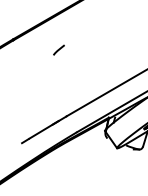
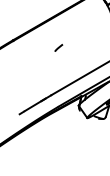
curve: (58, 49) -> (58, 47), moved

